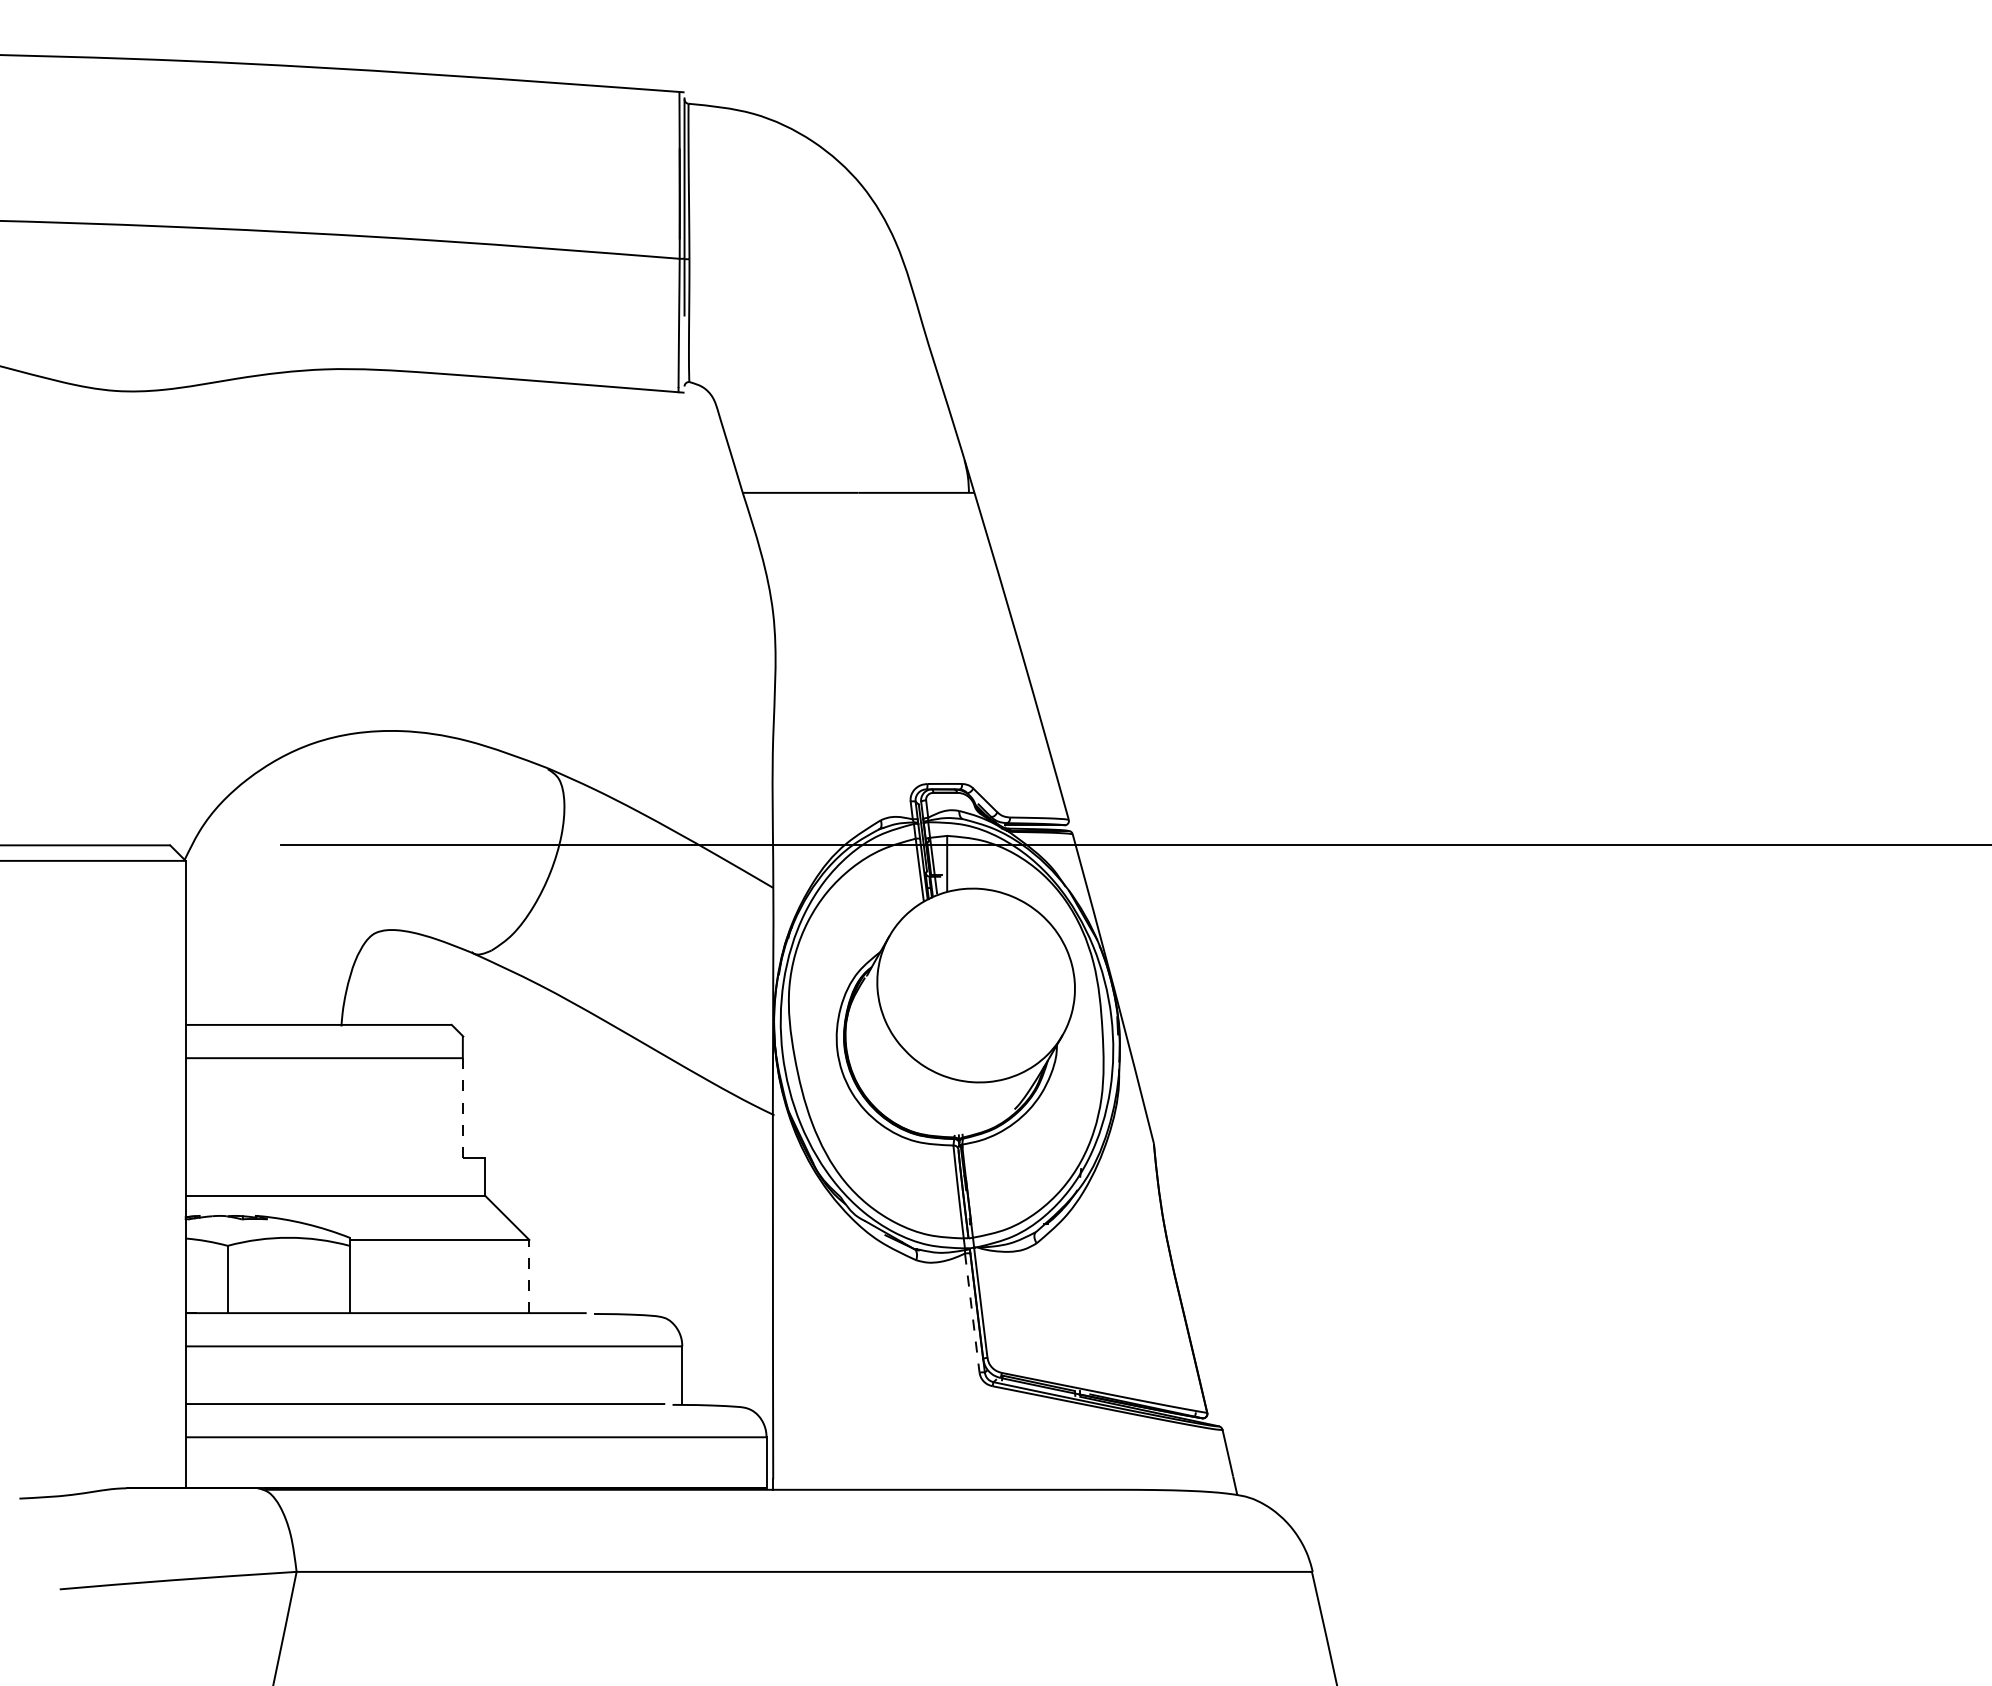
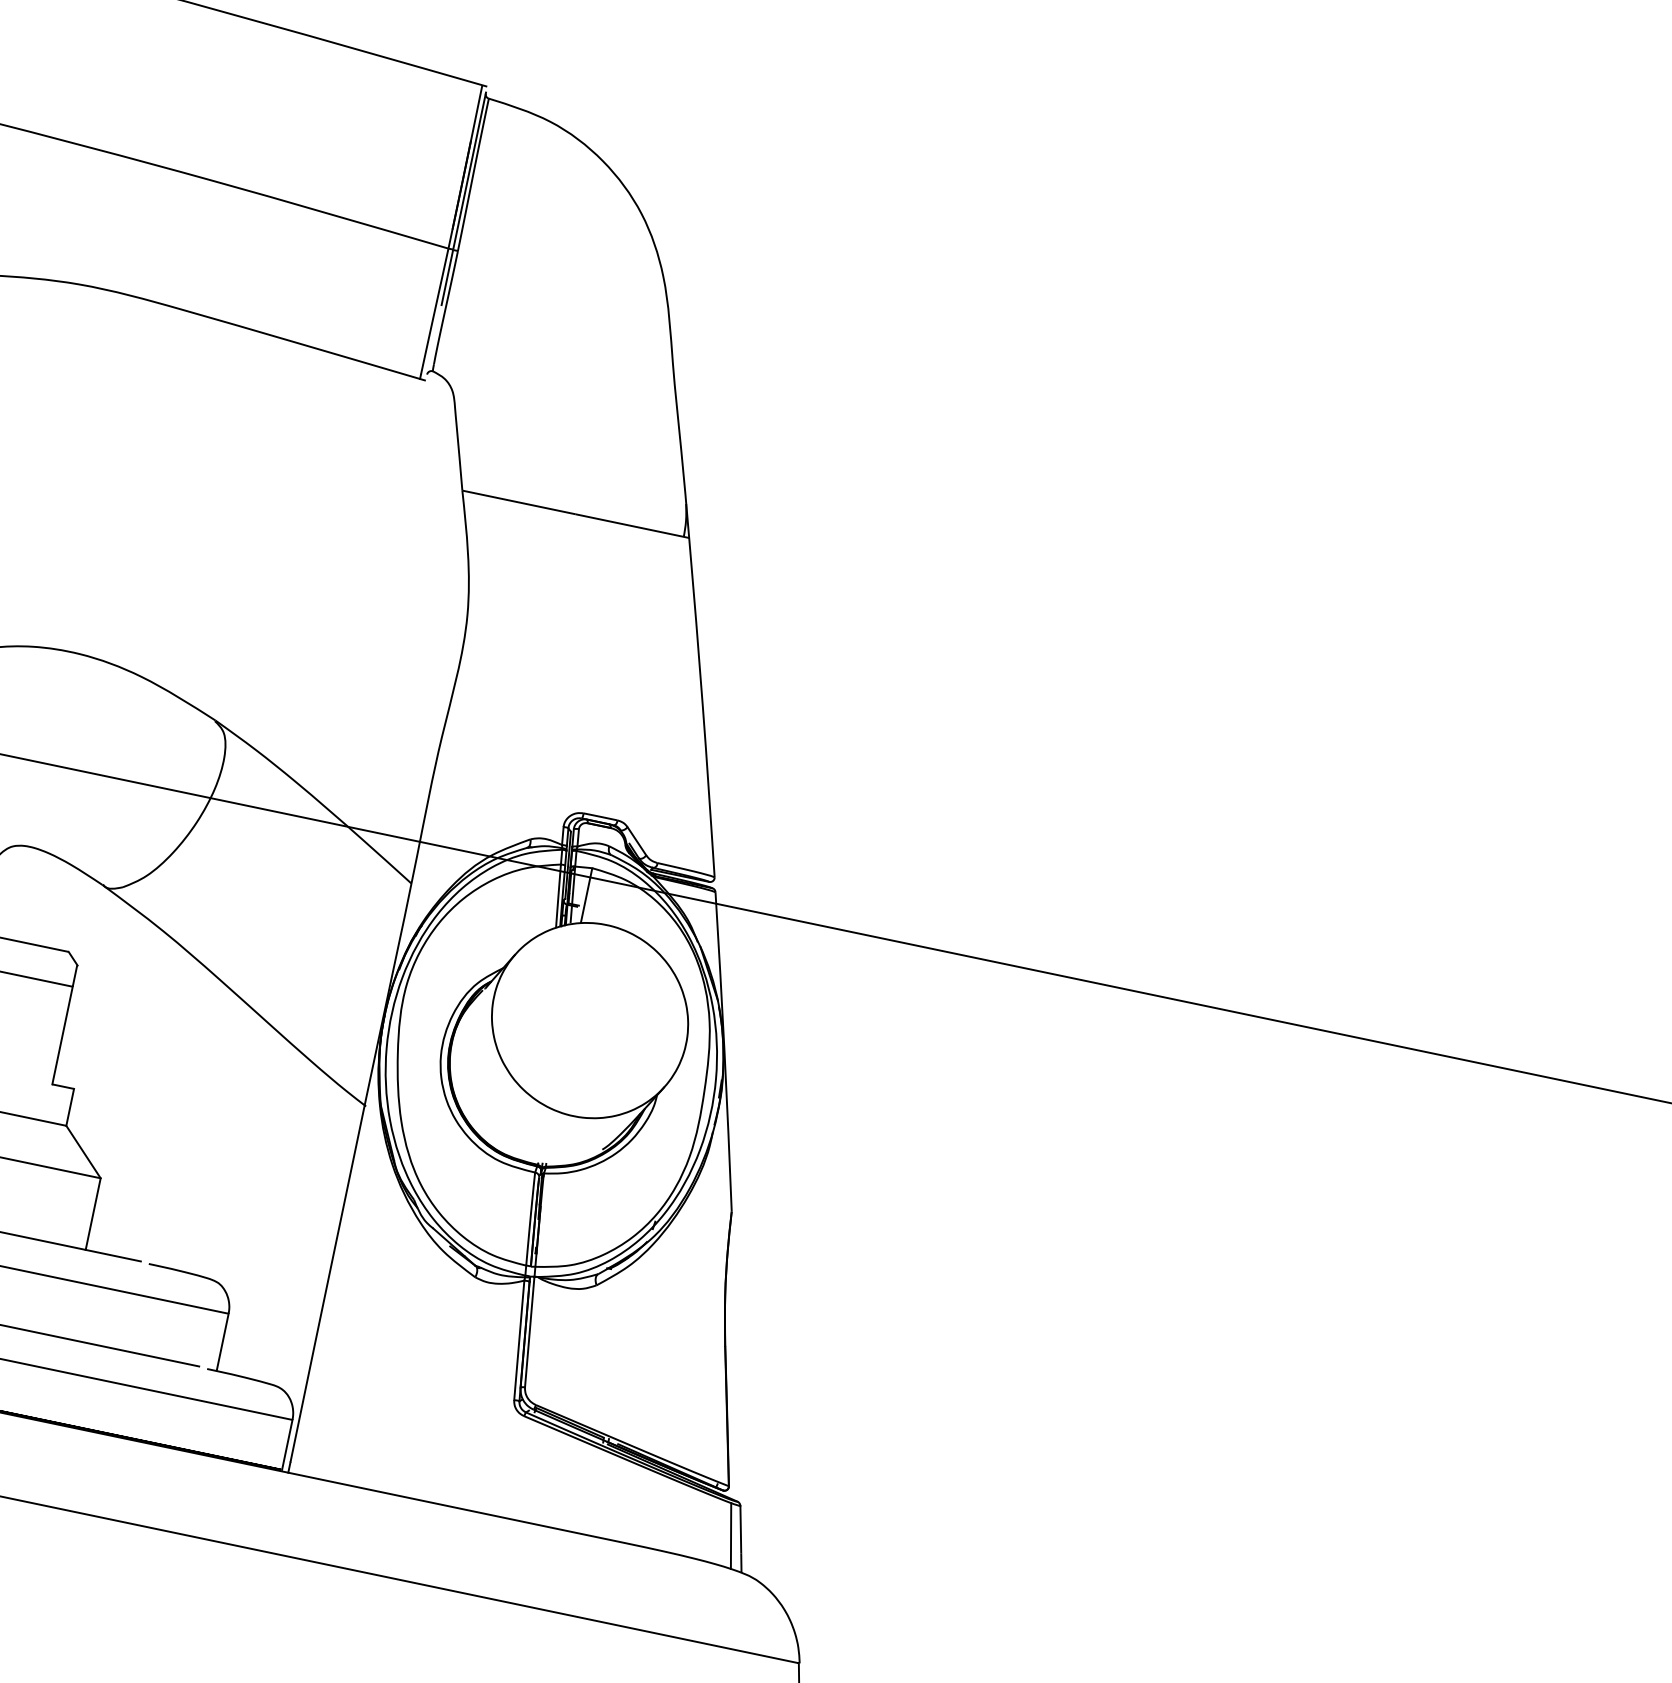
line: (462, 1108) -> (62, 1035), dashed -> solid
line: (529, 1276) -> (93, 1214), dashed -> solid
line: (972, 1313) -> (519, 1340), dashed -> solid
line: (1219, 1460) -> (731, 1535), added

